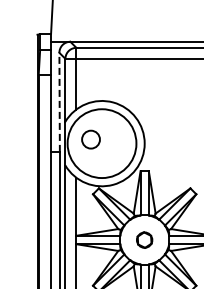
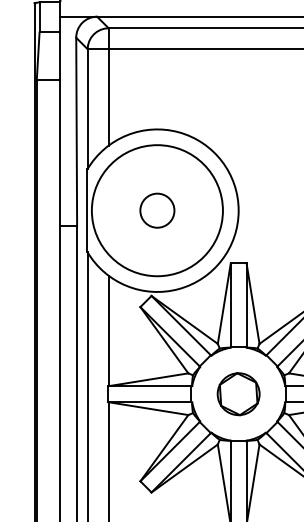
line: (59, 102) -> (76, 132), dashed -> solid
circle: (90, 139) -> (156, 210), moved
part: (144, 240) -> (238, 395), size x1.43

